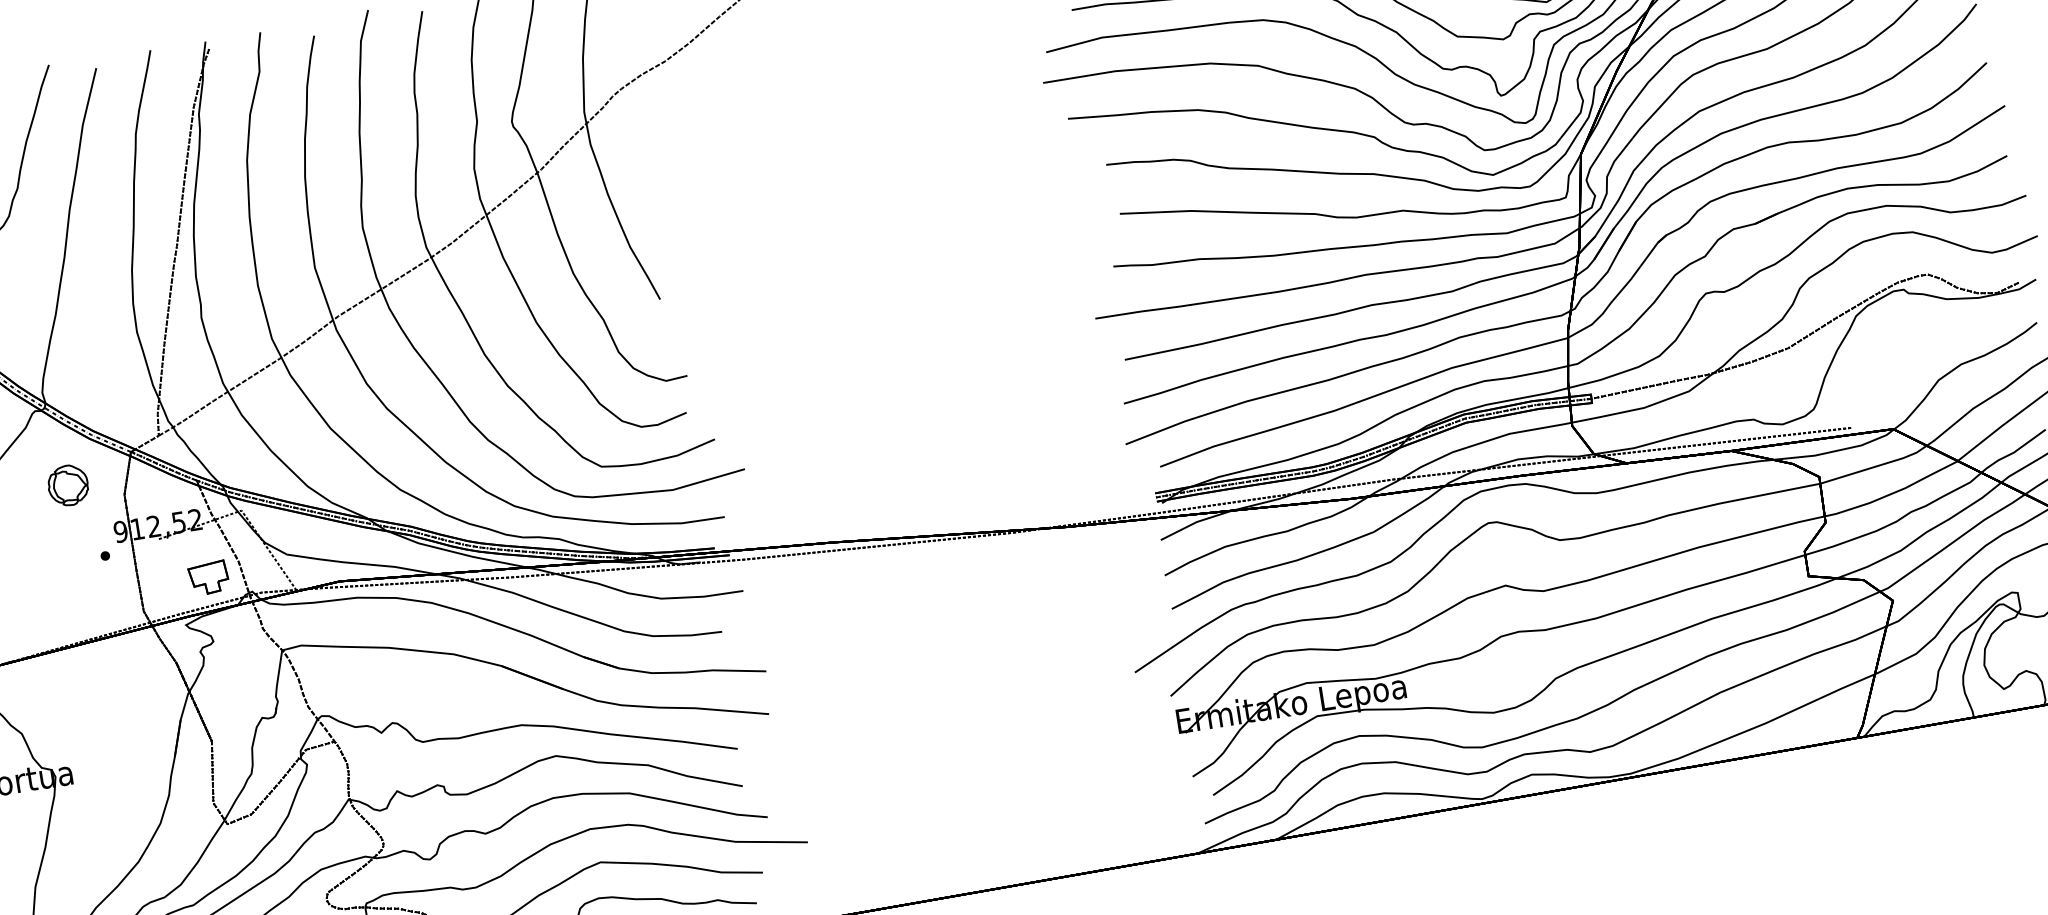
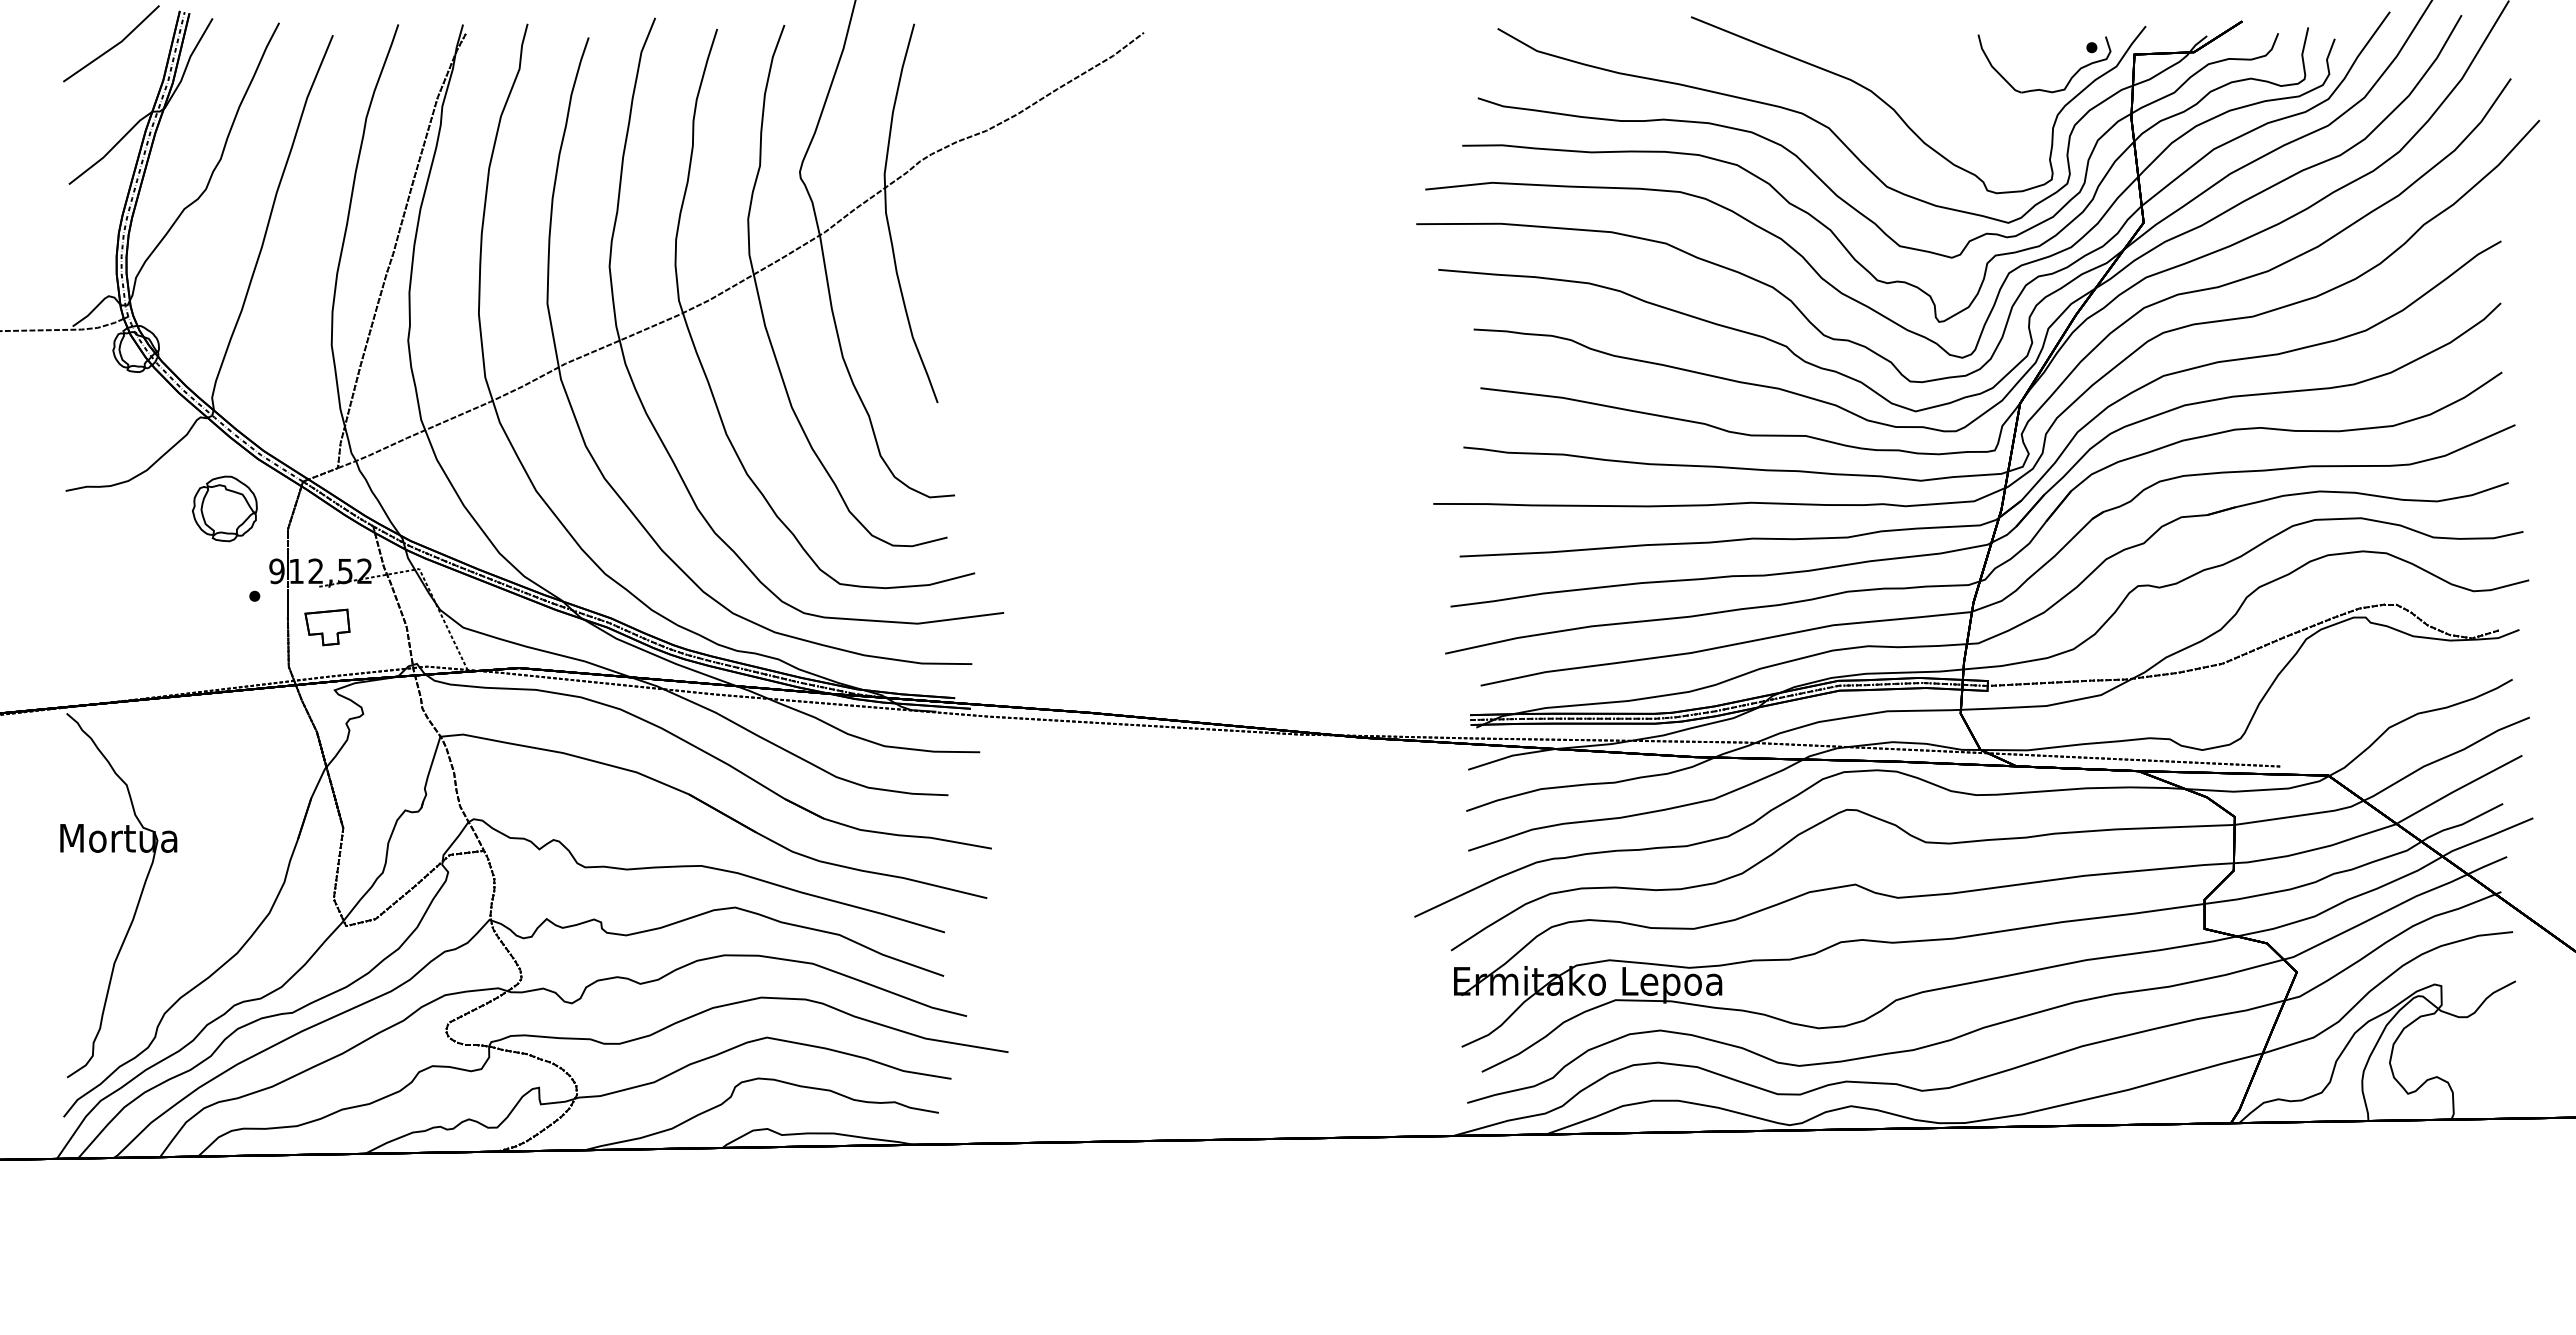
part: (67, 485) -> (224, 508), size x1.4
part: (208, 578) -> (327, 627), moved

